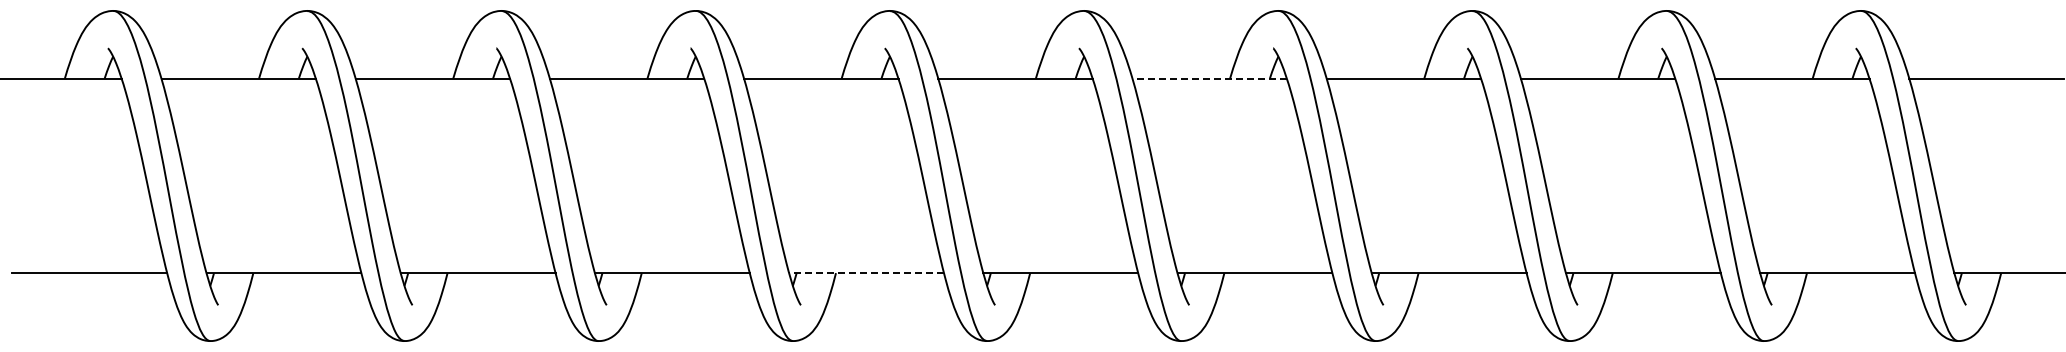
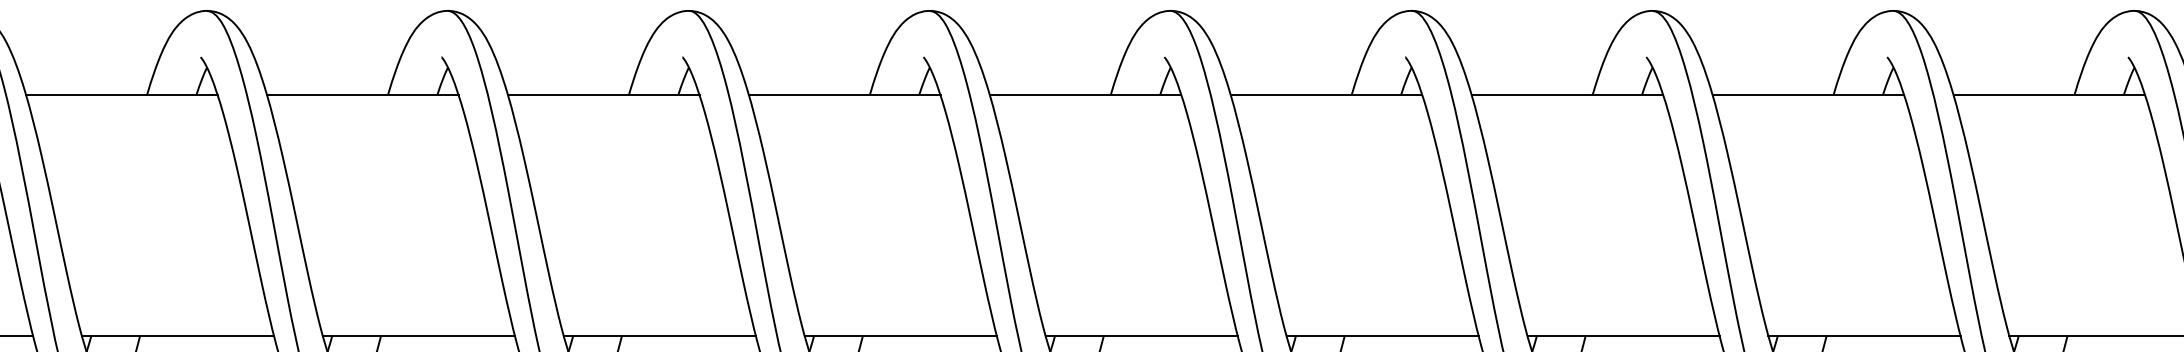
line: (1209, 78) -> (1326, 94), dashed -> solid
line: (866, 273) -> (900, 336), dashed -> solid

